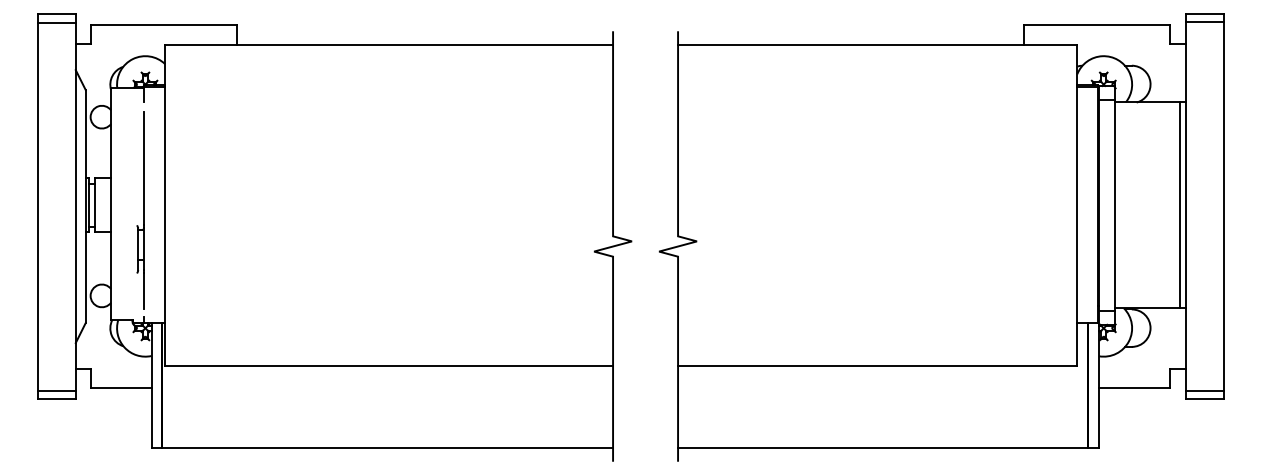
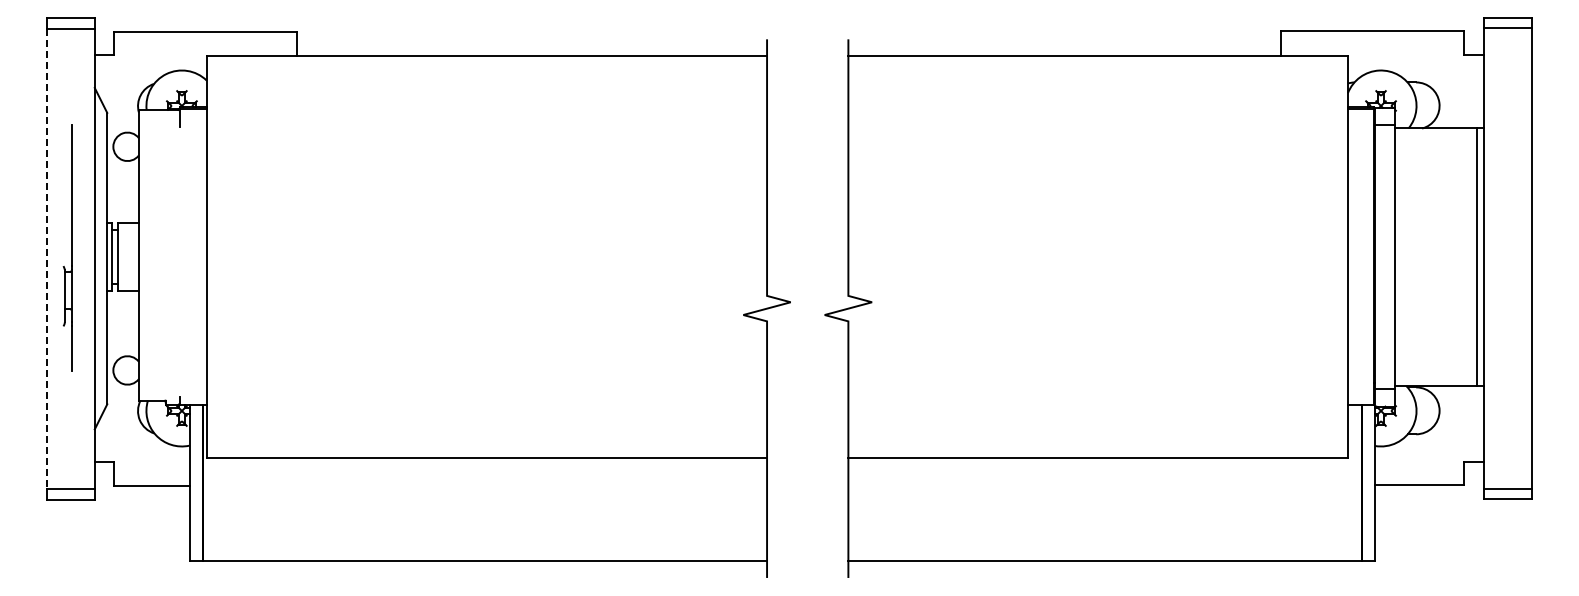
line: (37, 207) -> (47, 259), solid -> dashed
part: (140, 210) -> (67, 247), moved

